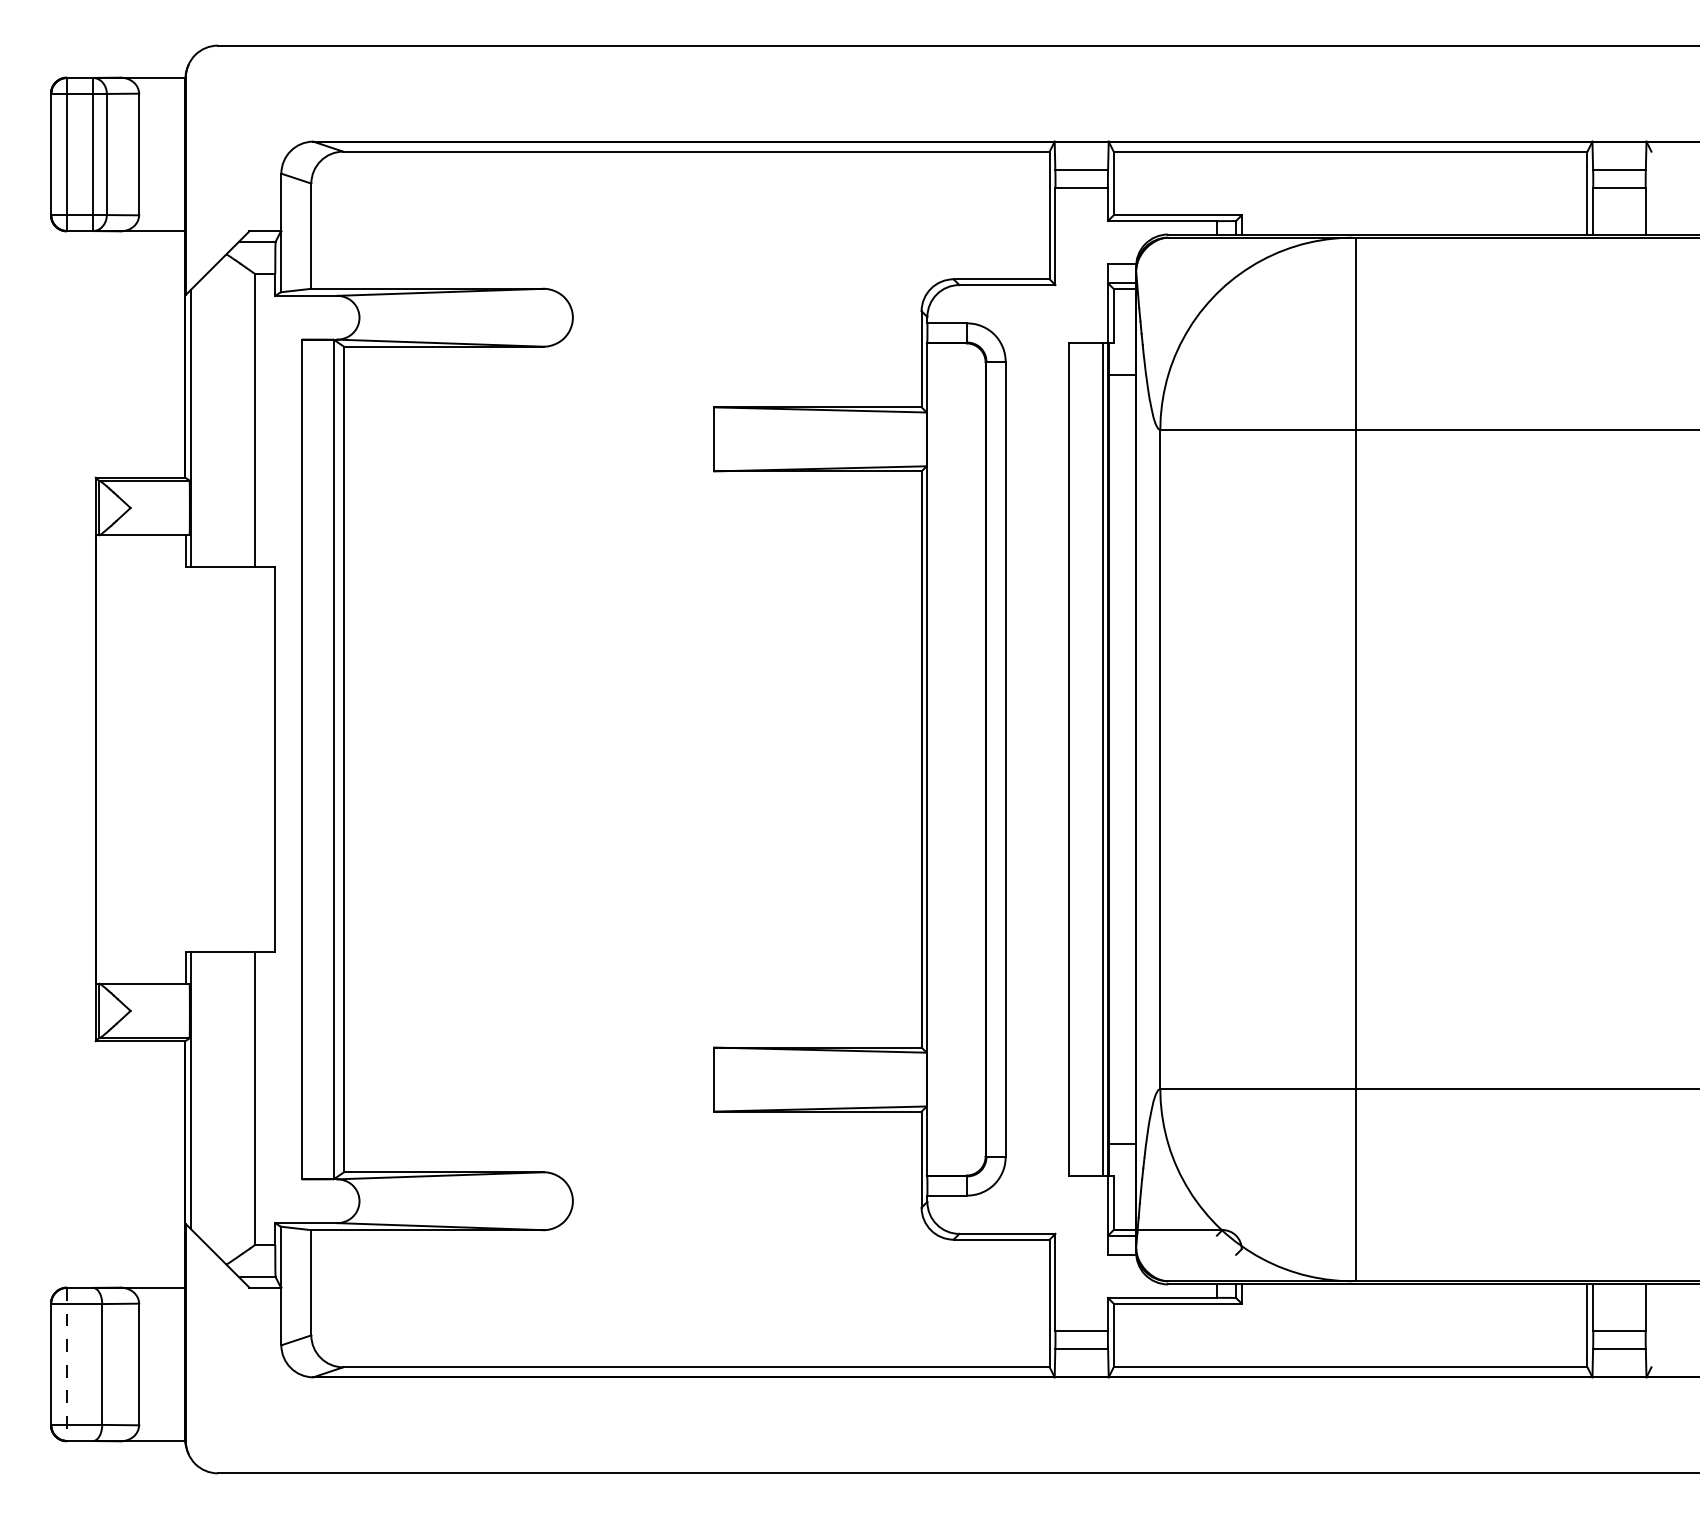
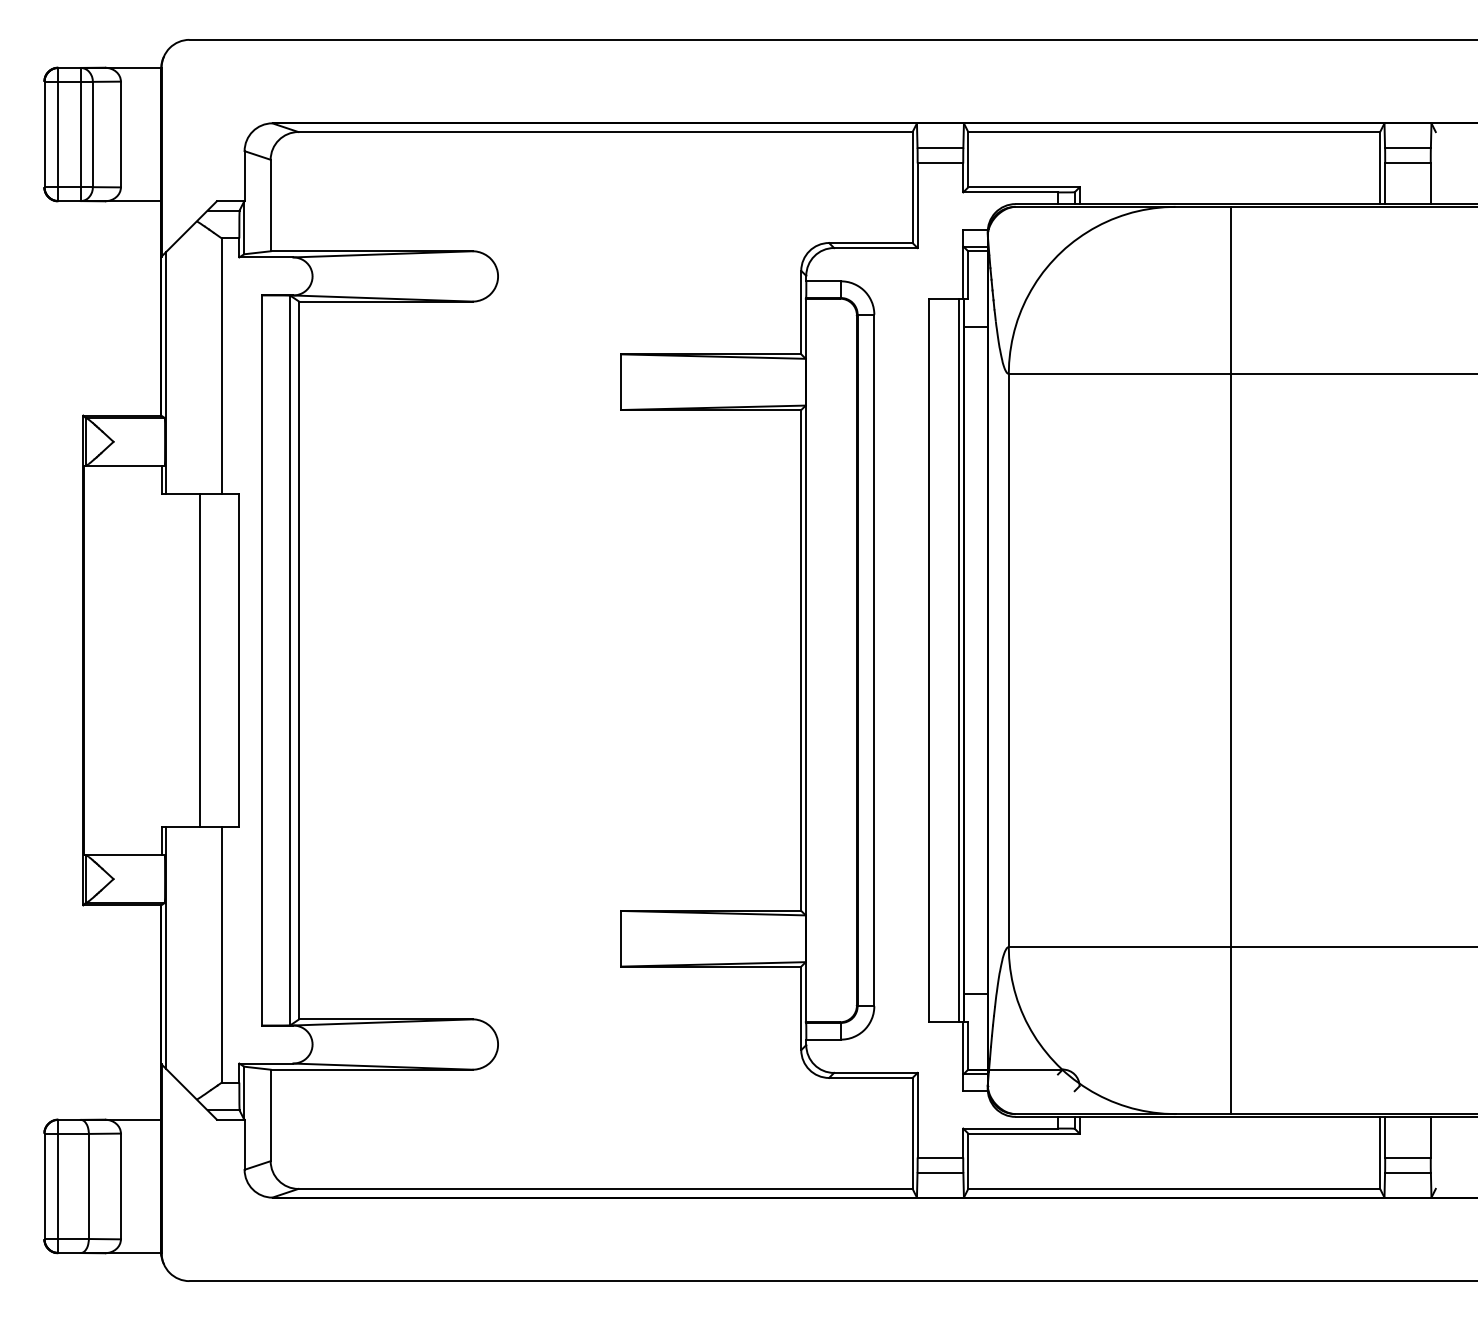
line: (230, 759) -> (200, 660), added
line: (1356, 759) -> (1231, 660), moved
line: (67, 1364) -> (58, 1186), dashed -> solid

